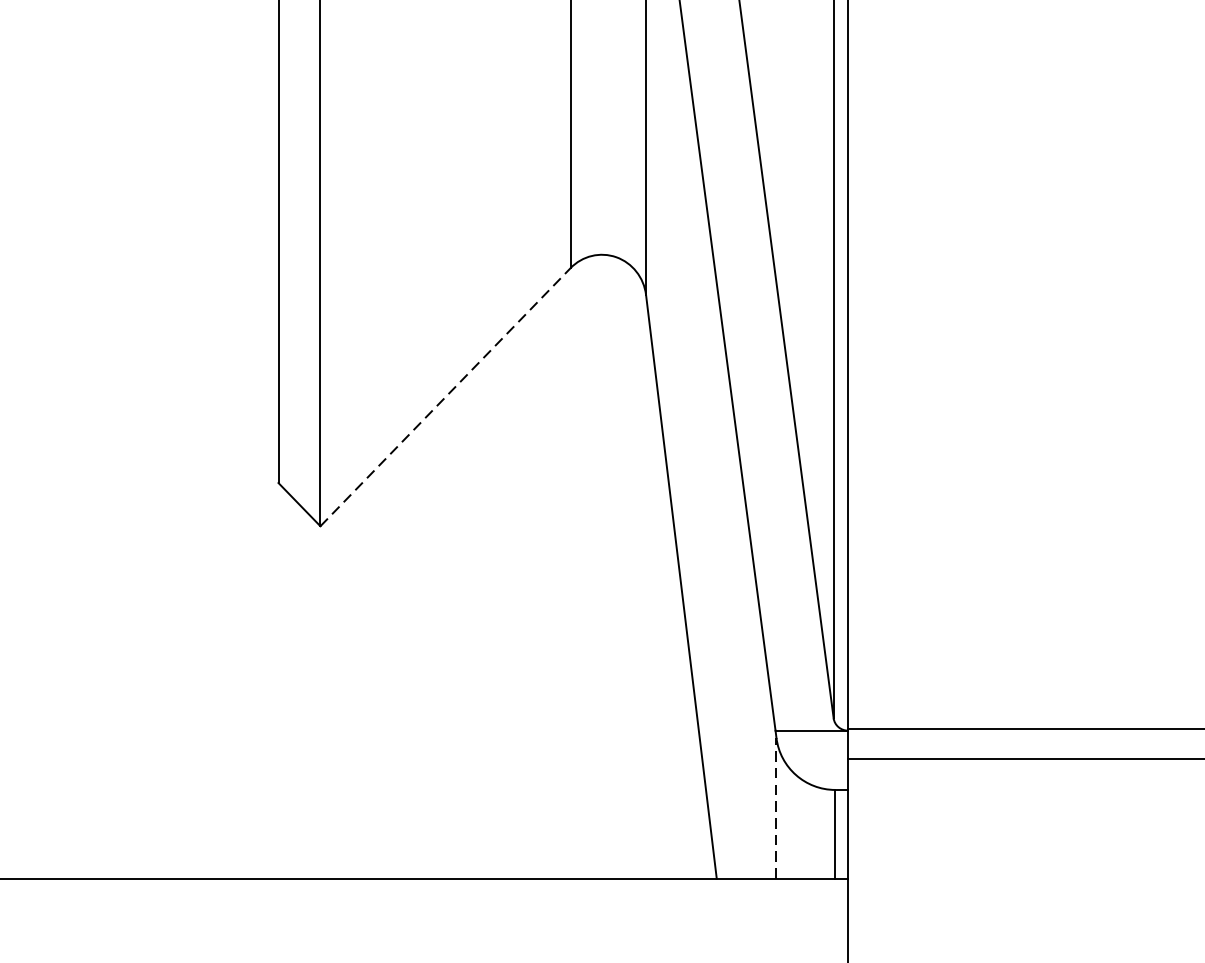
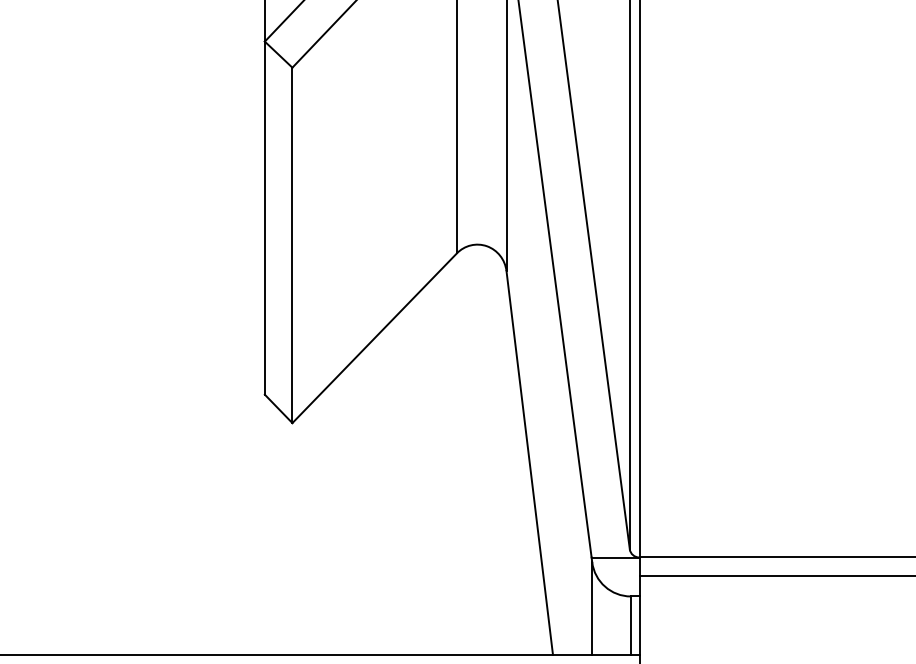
line: (445, 396) -> (374, 337), dashed -> solid
line: (776, 808) -> (592, 608), dashed -> solid

